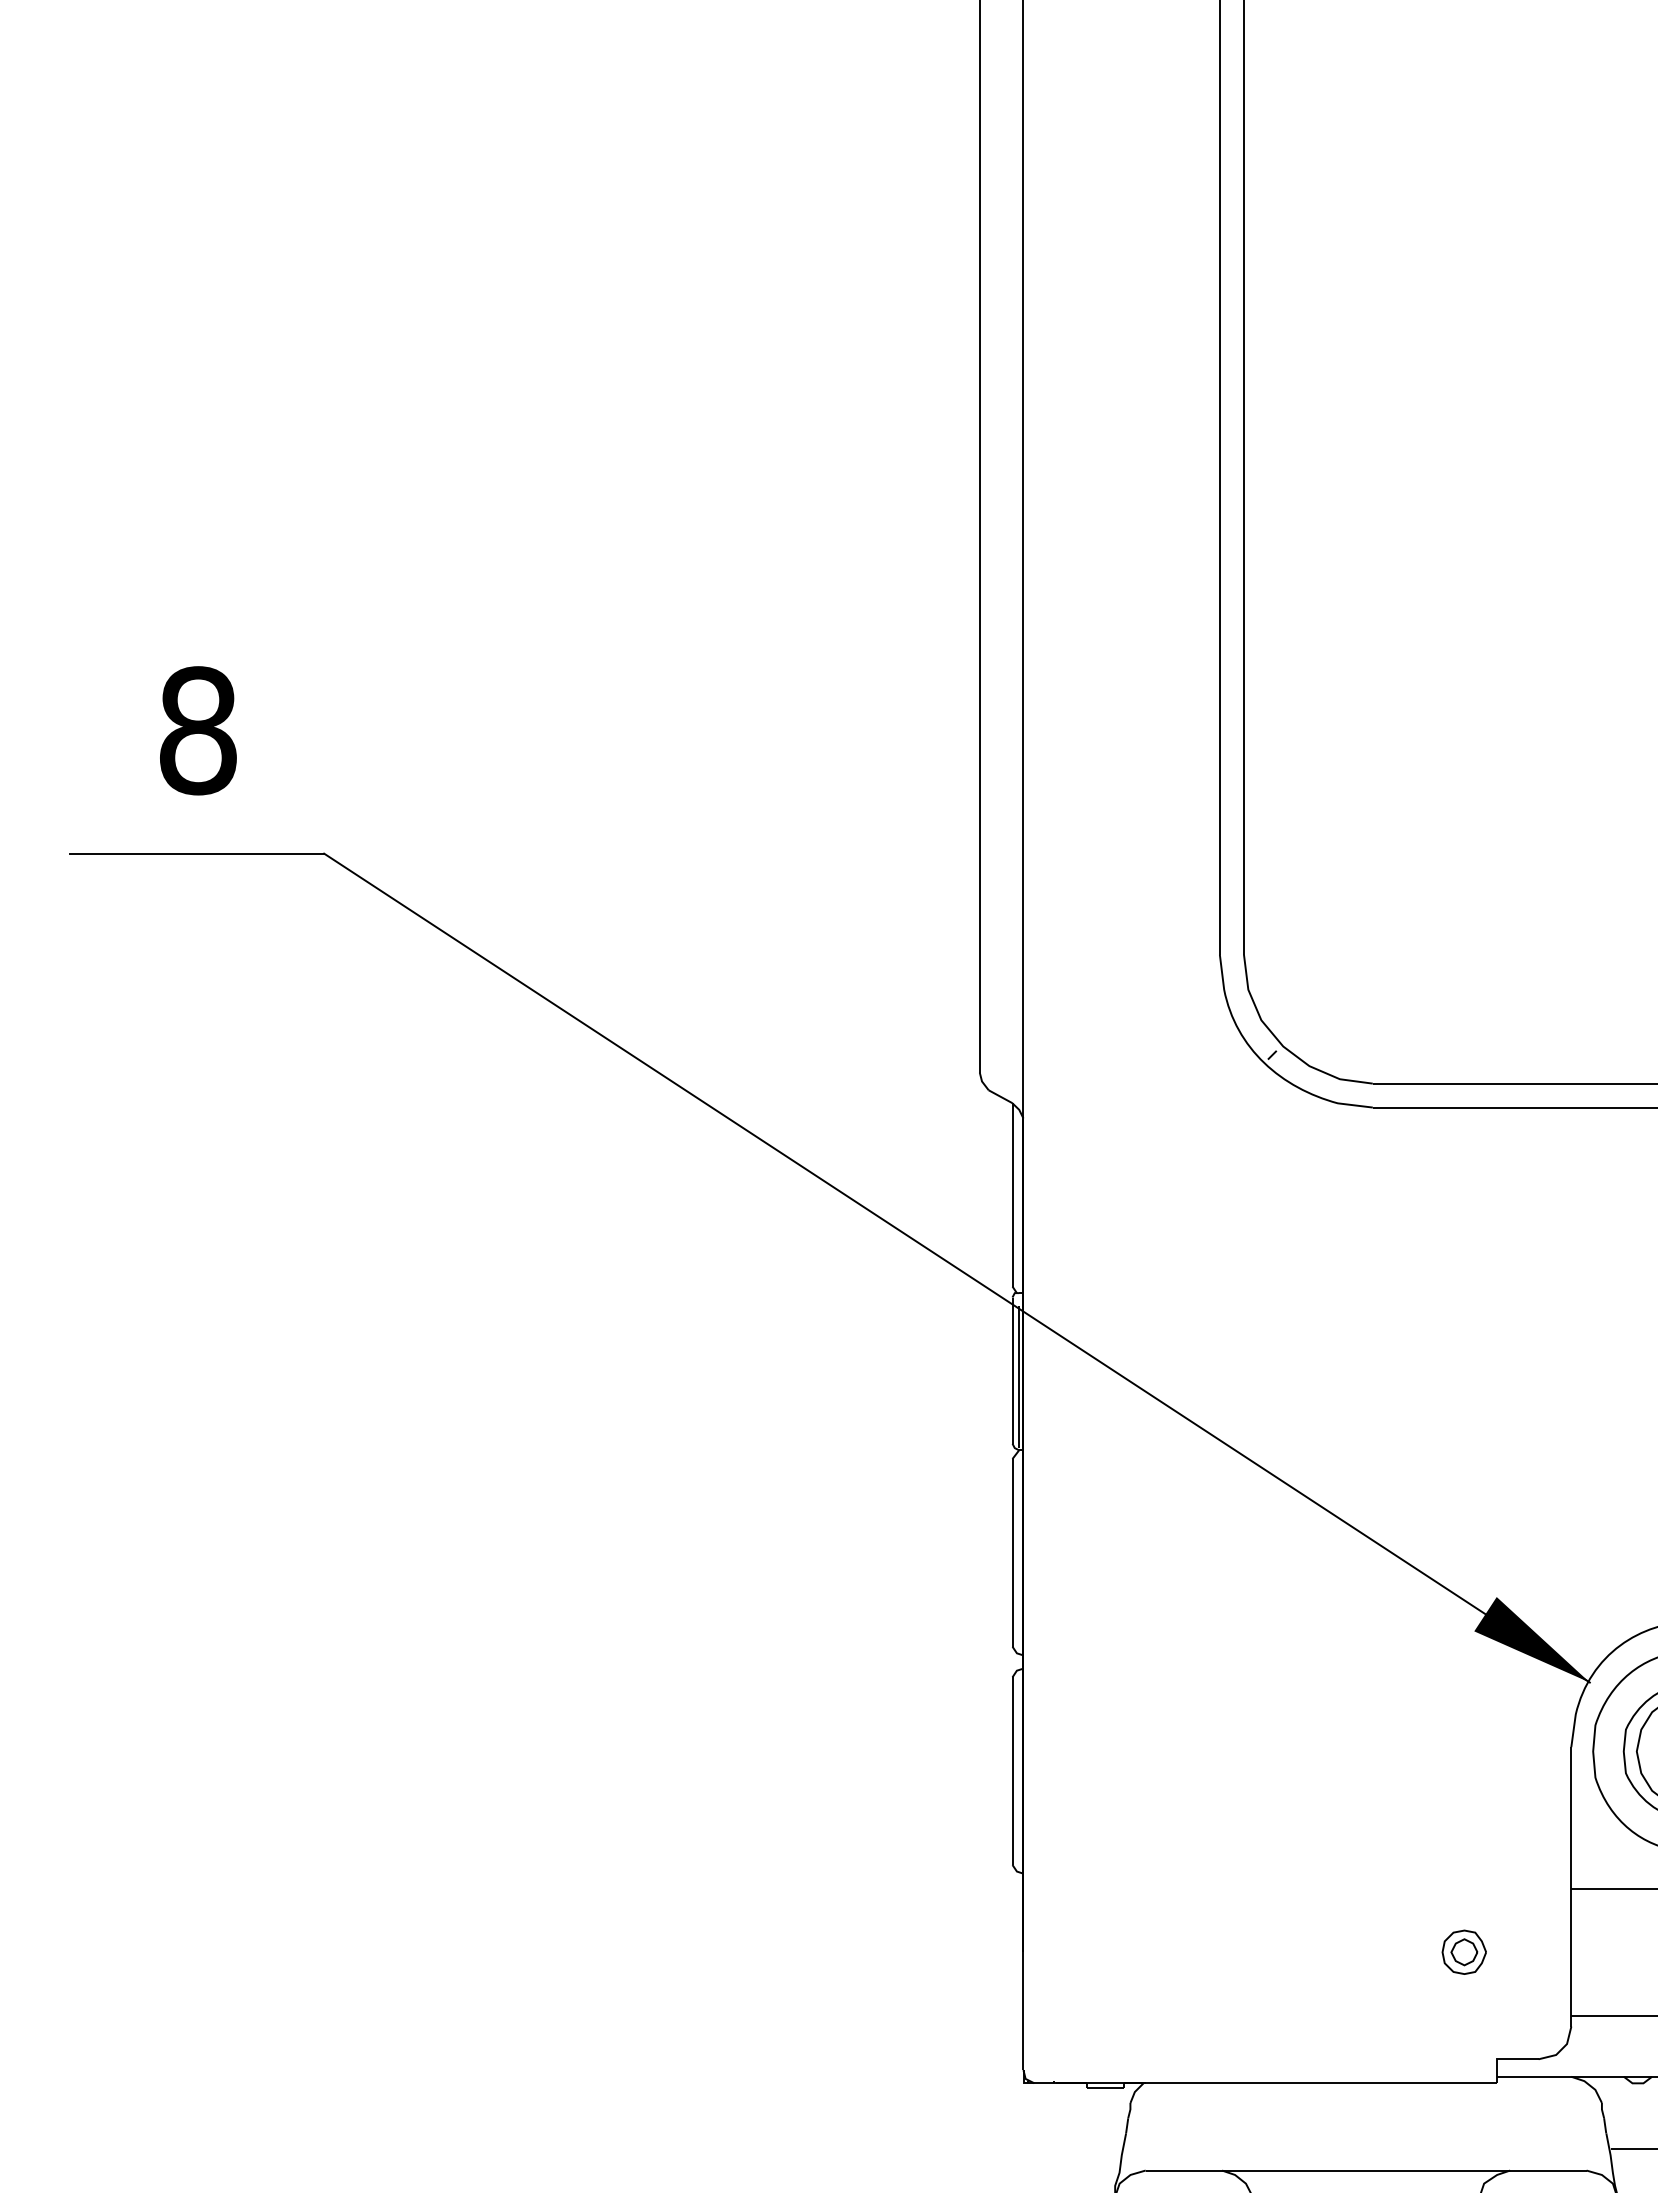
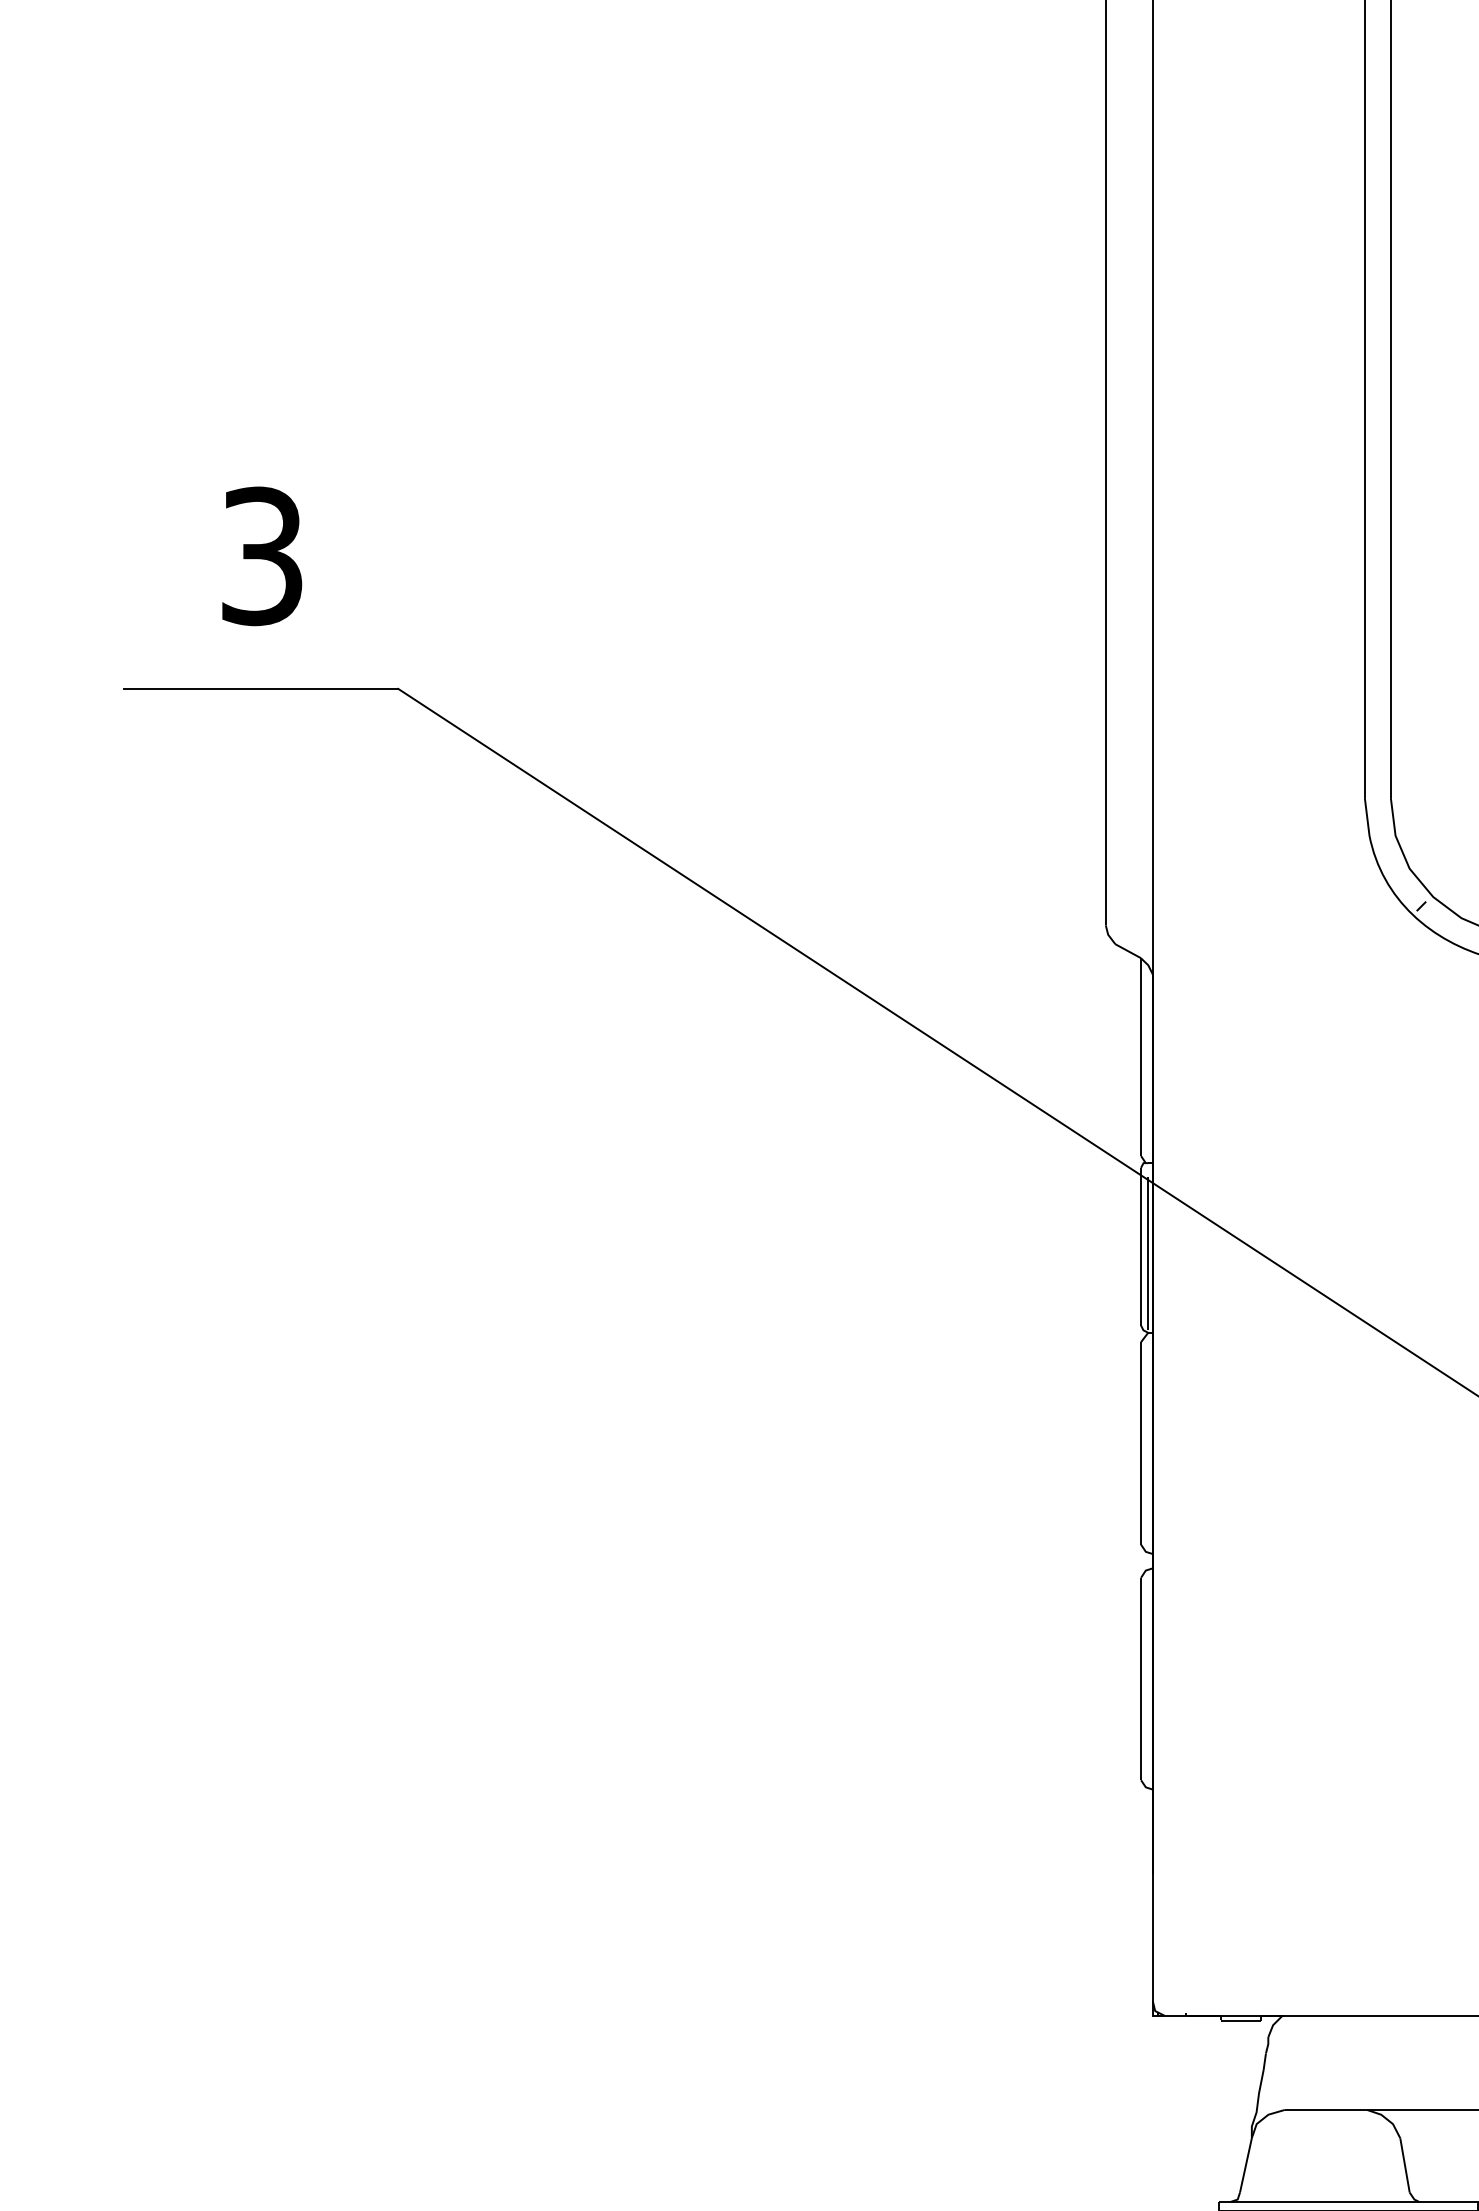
text: (198, 730) -> (262, 556), 8 -> 3

